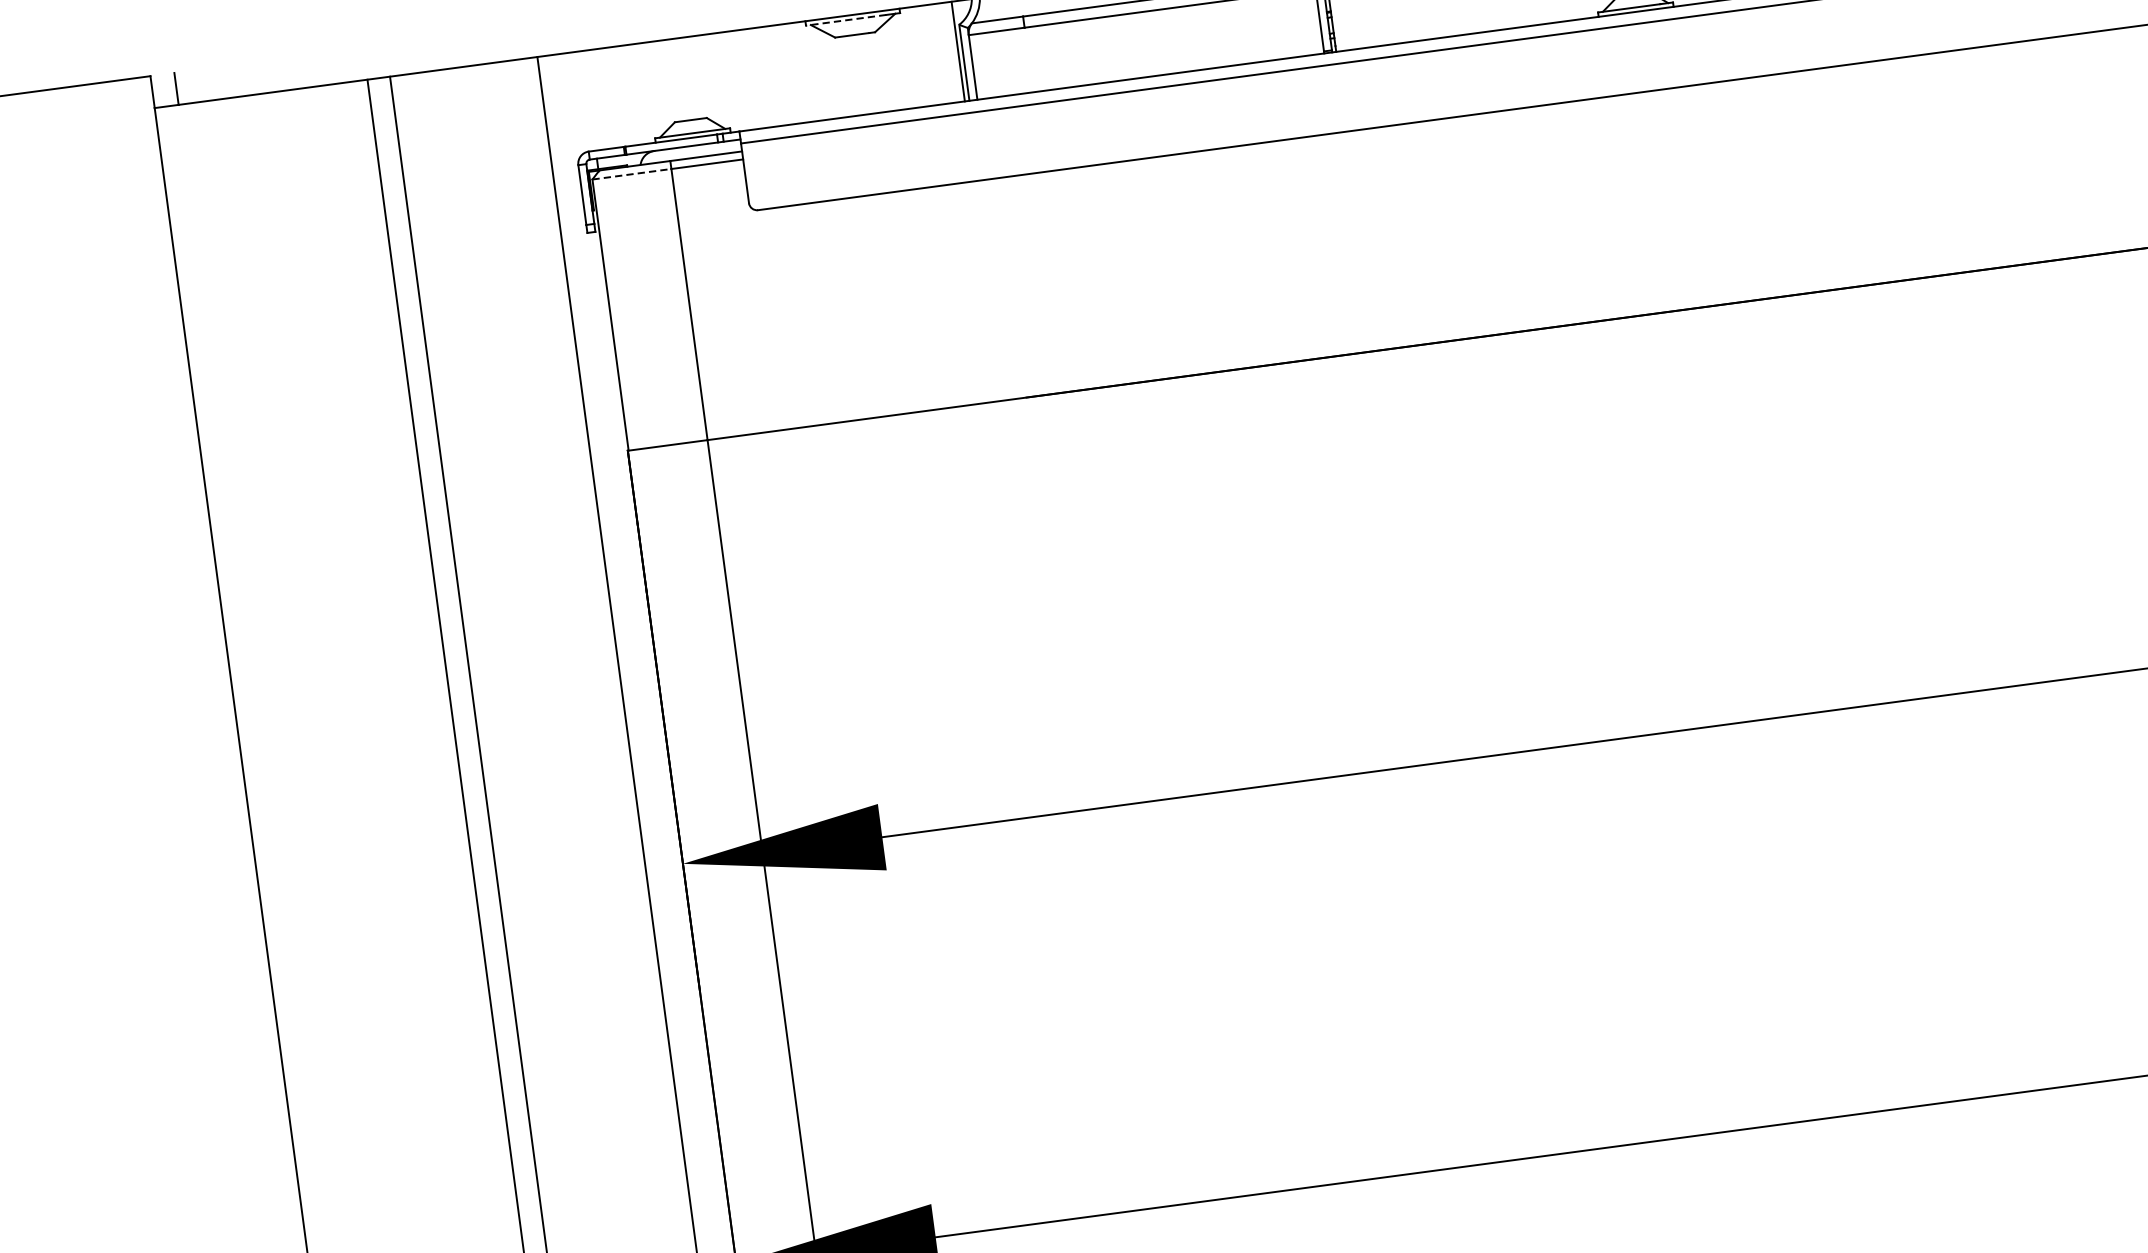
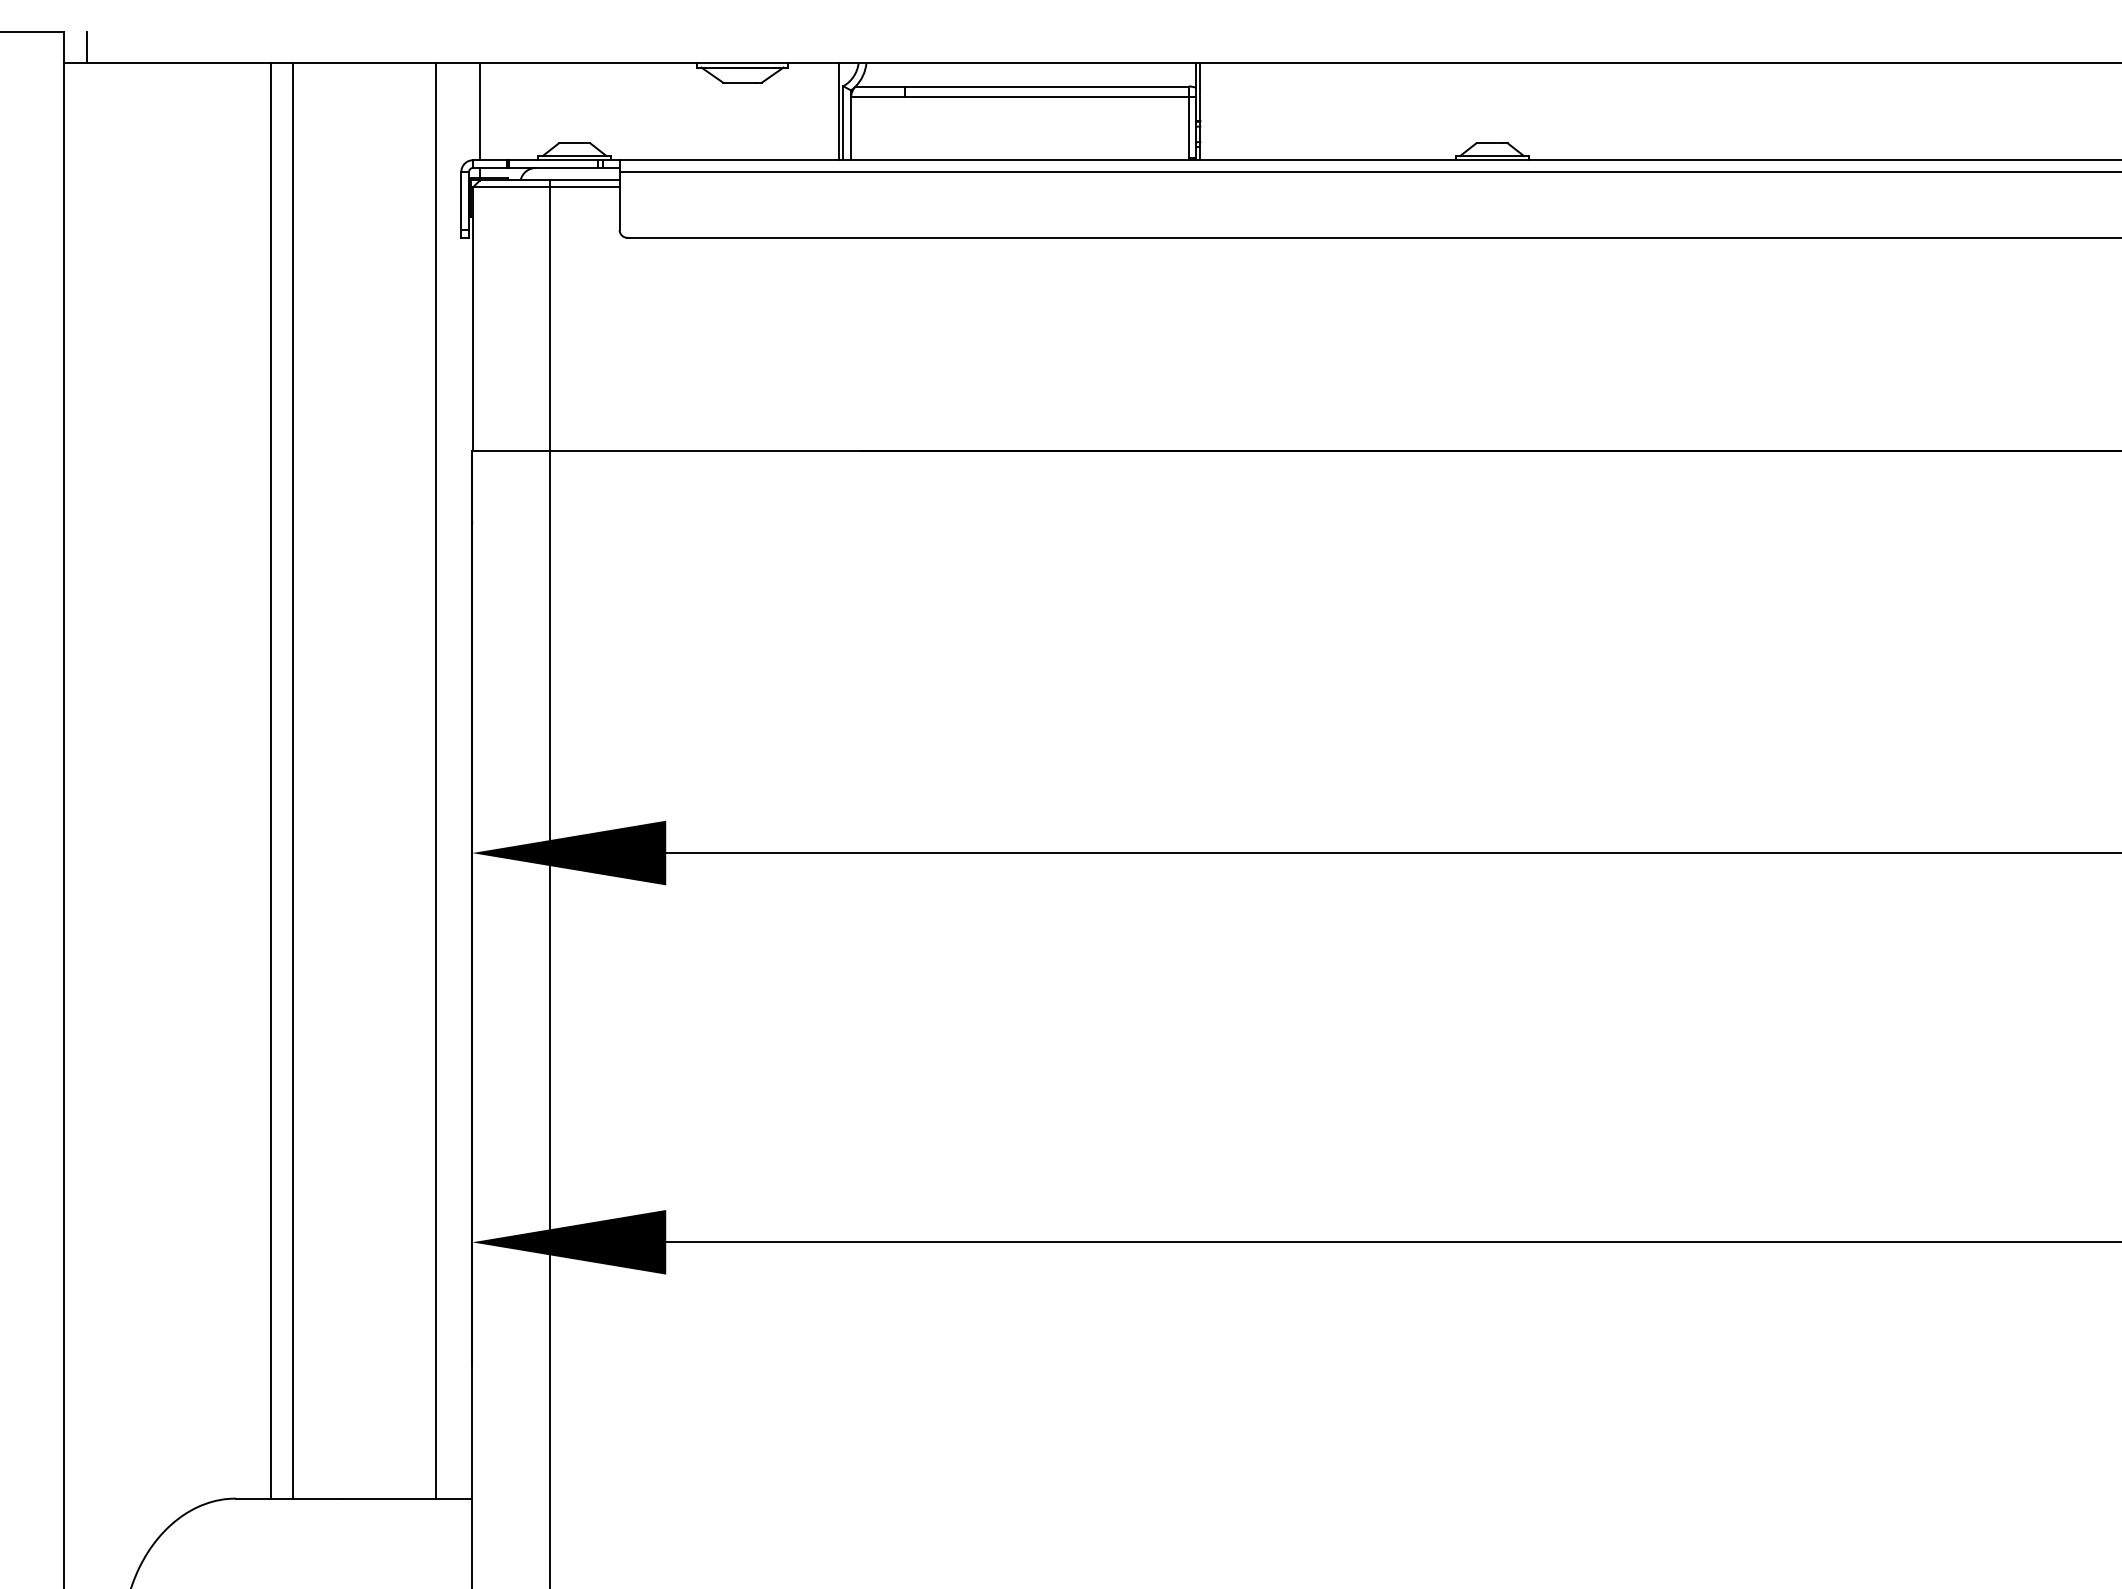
line: (845, 20) -> (735, 67), dashed -> solid
line: (588, 100) -> (479, 111), added
line: (632, 174) -> (511, 187), dashed -> solid

